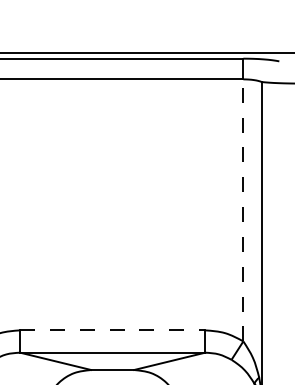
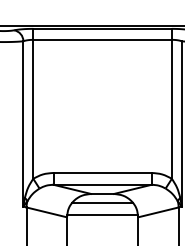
line: (242, 208) -> (171, 108), dashed -> solid
line: (114, 329) -> (103, 172), dashed -> solid

